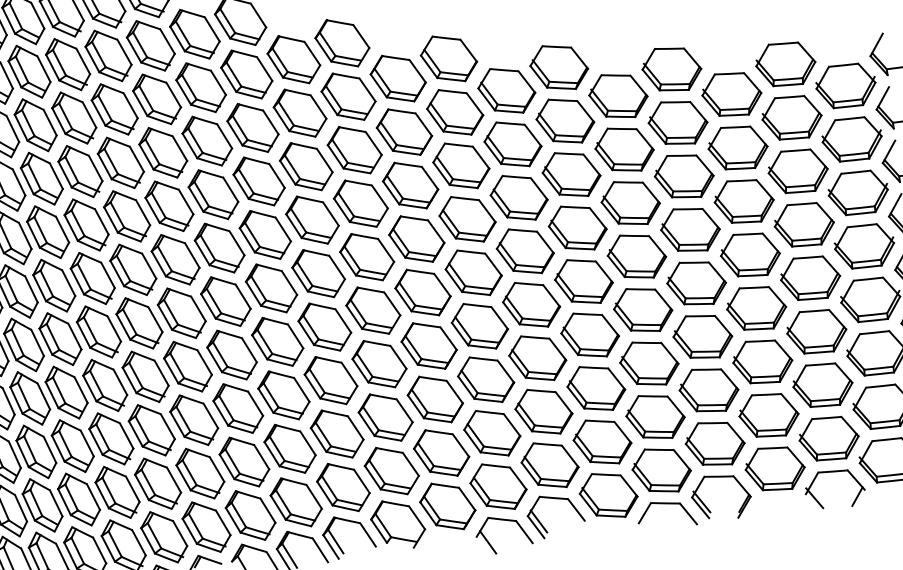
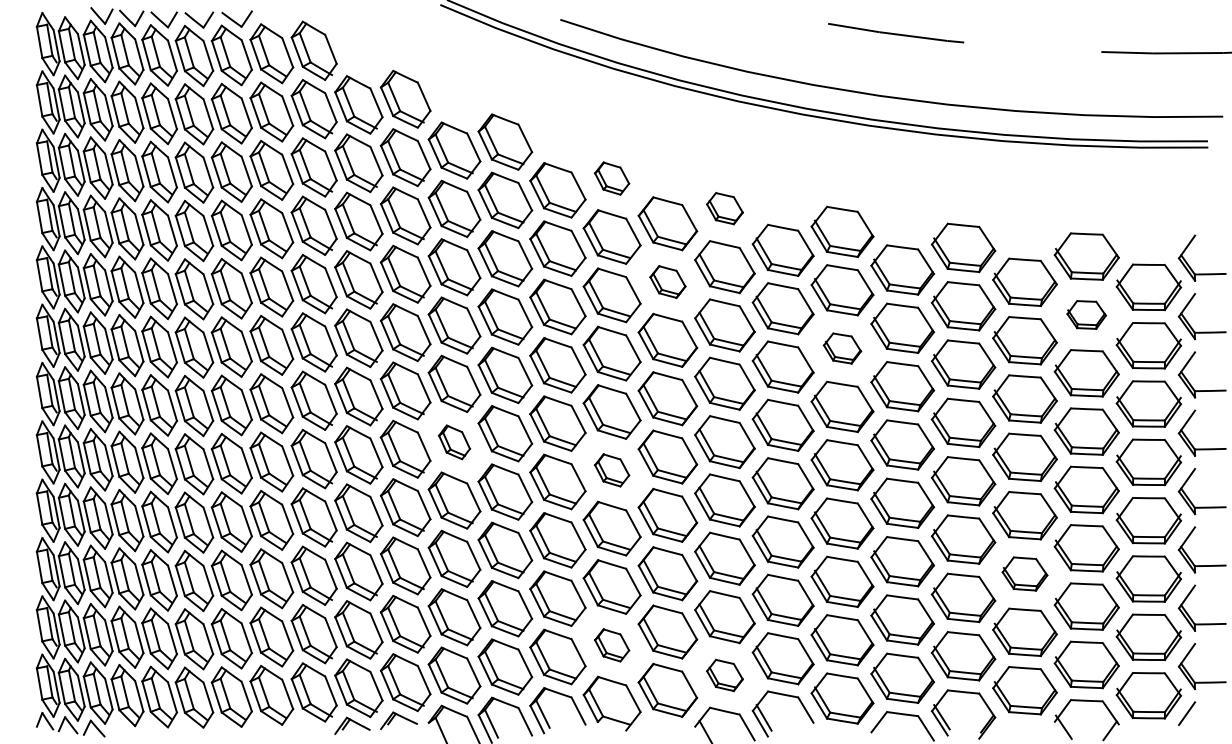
part: (341, 43) -> (611, 178), size x0.6
part: (448, 58) -> (724, 208), size x0.6
part: (791, 117) -> (1086, 314), size x0.6
part: (404, 131) -> (667, 281), size x0.6
part: (571, 174) -> (842, 348), size x0.6
part: (225, 301) -> (454, 442), size x0.6
part: (372, 310) -> (611, 470), size x0.6
part: (762, 361) -> (1024, 573), size x0.7
part: (391, 471) -> (611, 645), size x0.6
part: (498, 486) -> (724, 675), size x0.6

